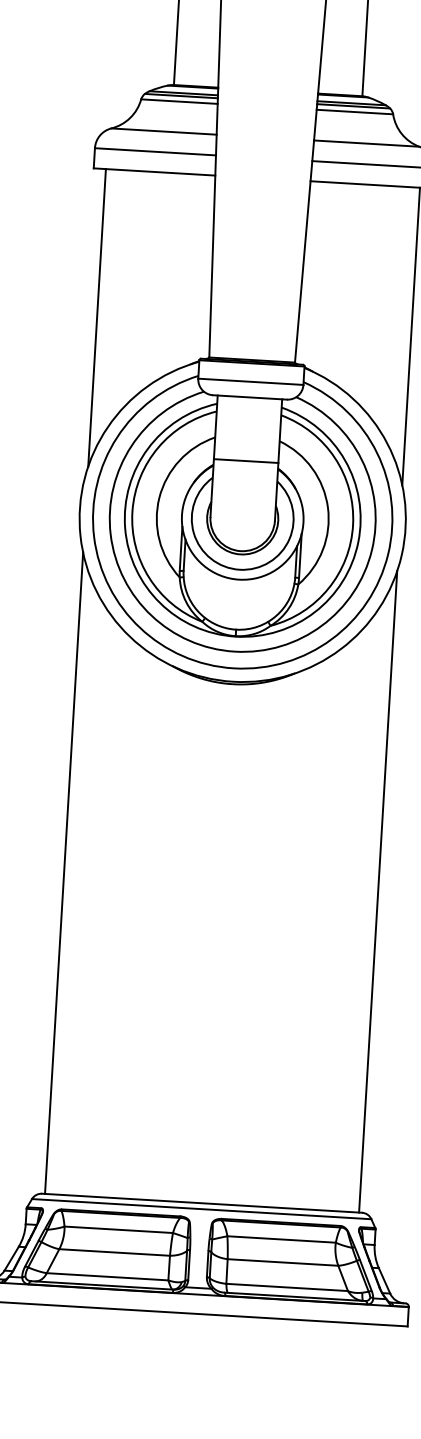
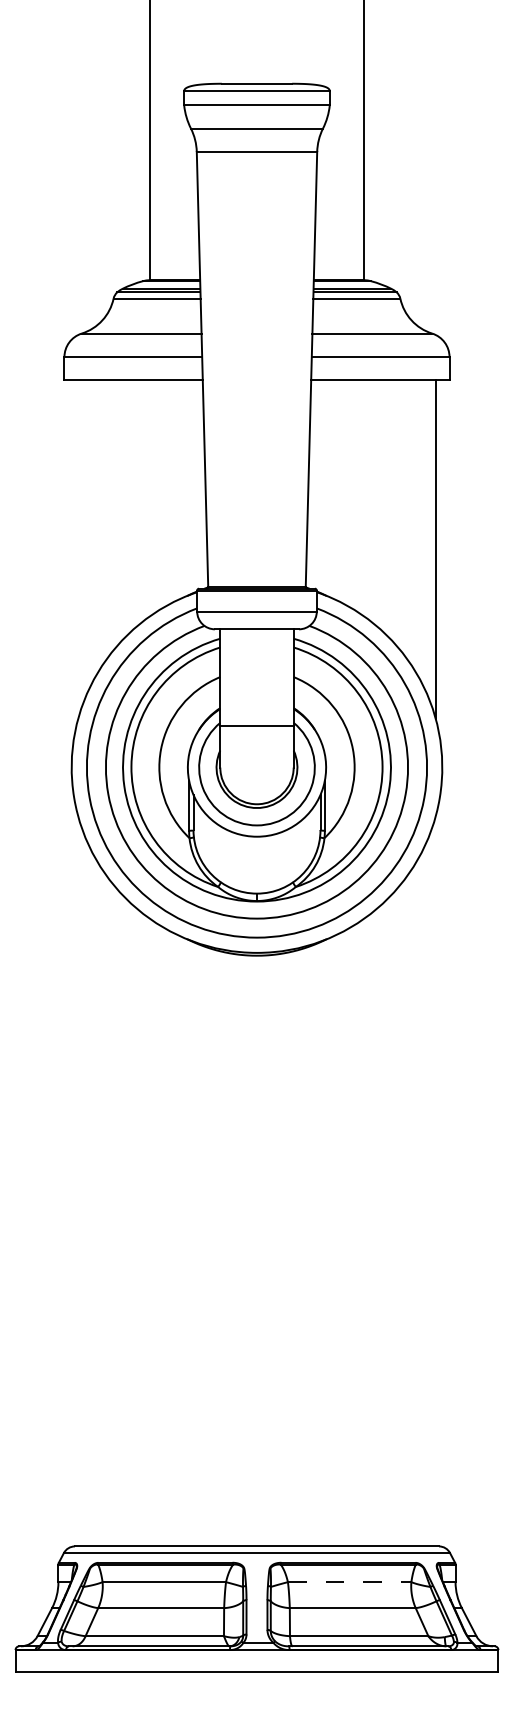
line: (97, 317) -> (78, 549), removed
line: (245, 460) -> (256, 725), moved
line: (64, 873) -> (78, 1181), removed
line: (377, 891) -> (435, 1181), removed
line: (281, 1239) -> (349, 1582), solid -> dashed

